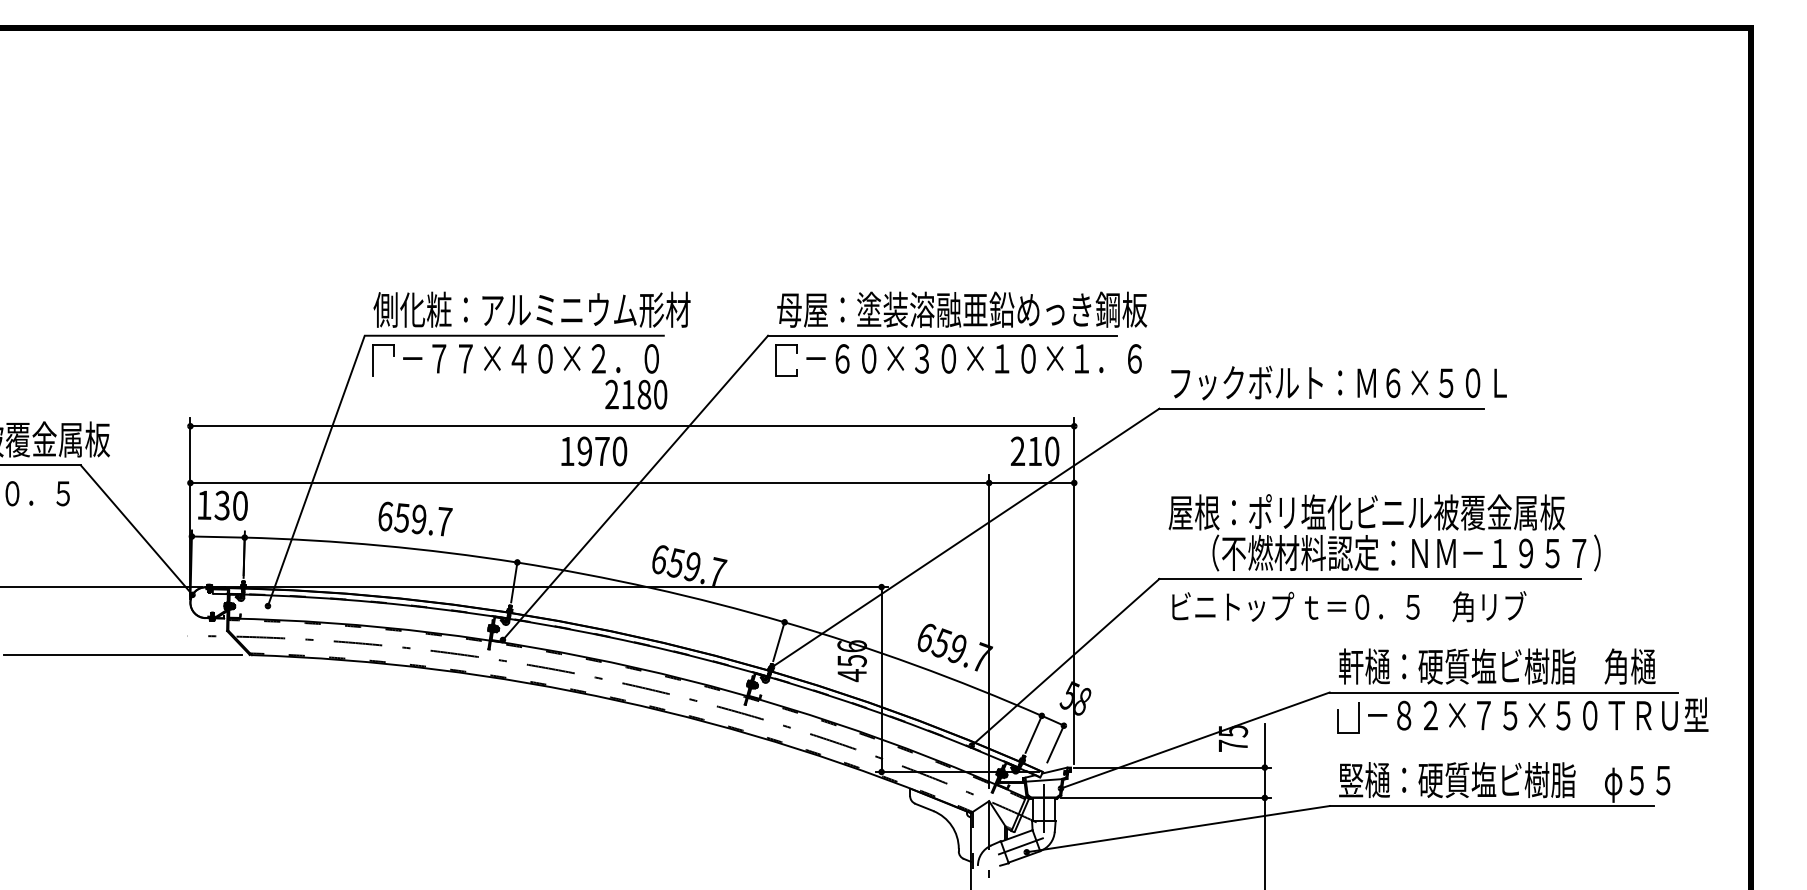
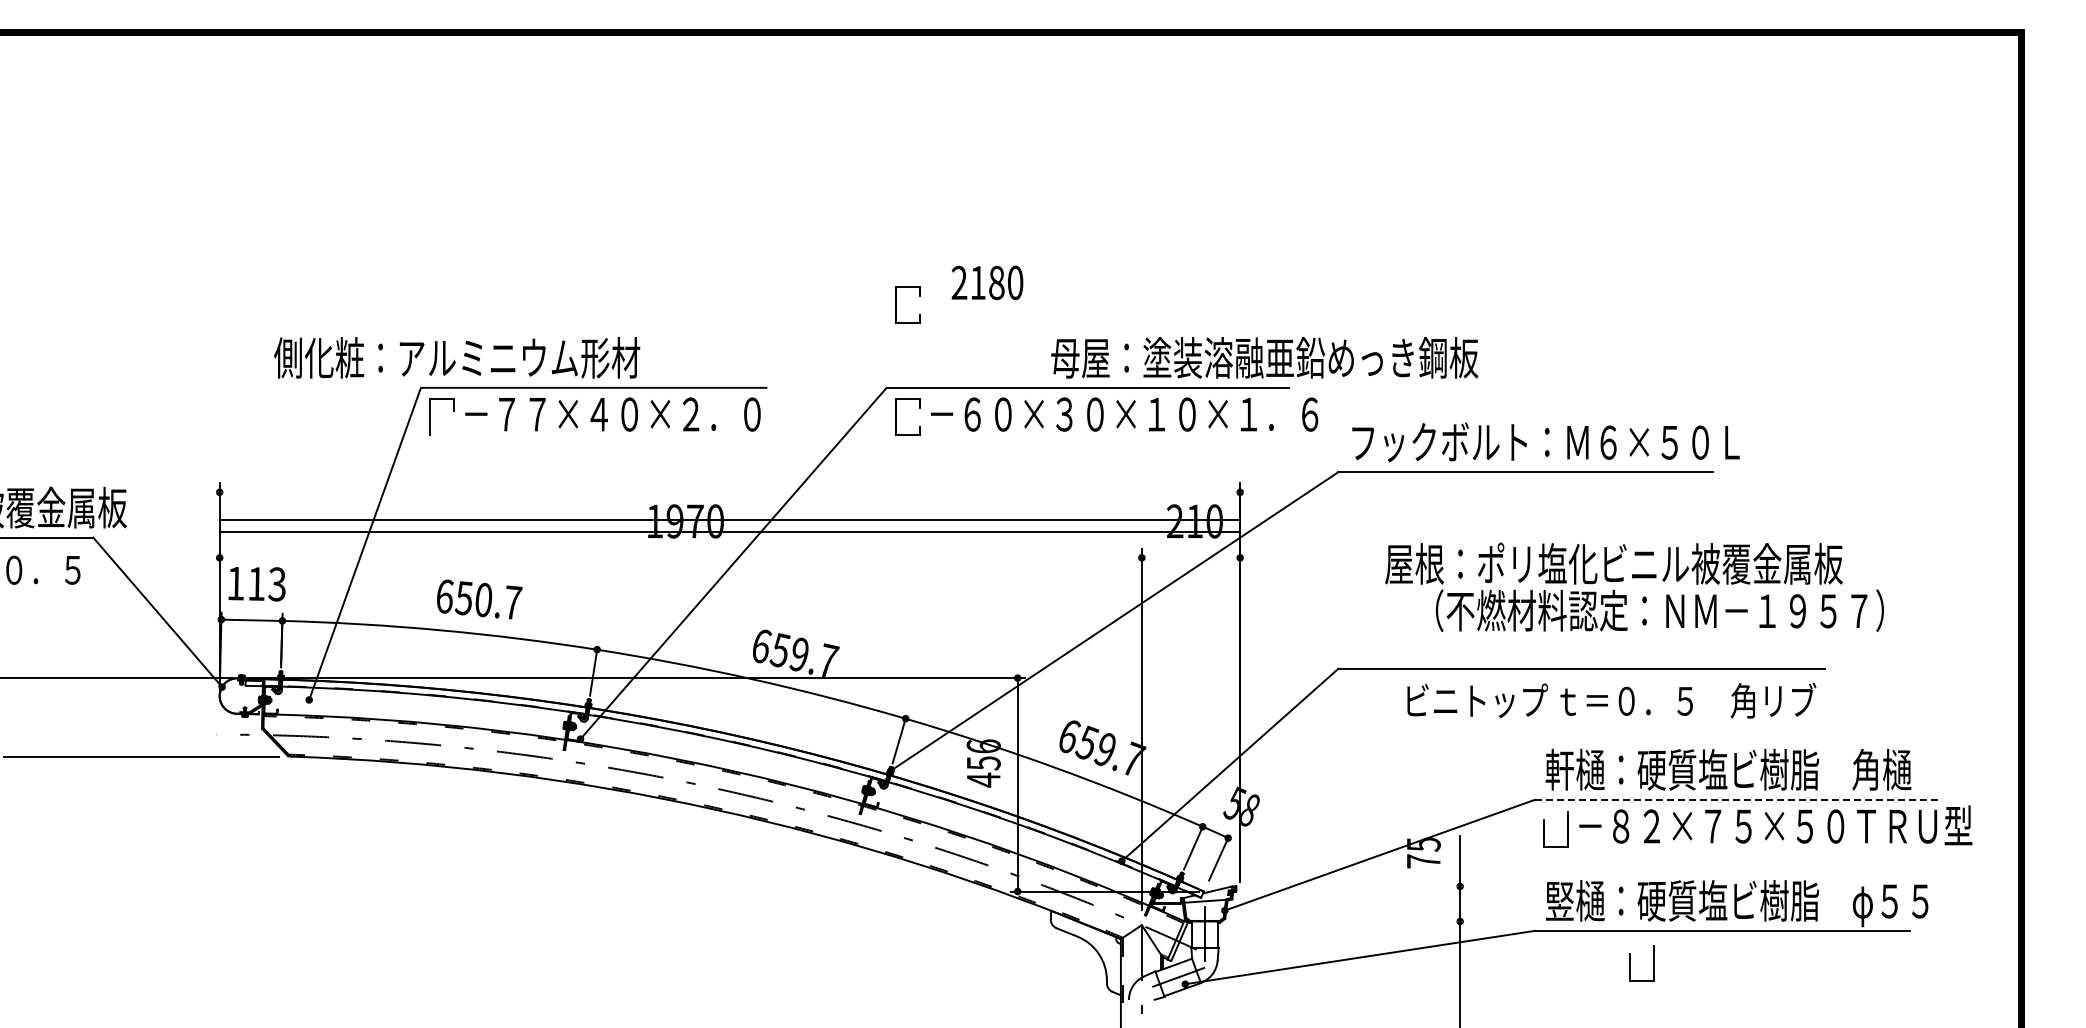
part: (776, 263) -> (896, 304), added
text: (532, 309) -> (457, 357), moved
text: (961, 309) -> (1264, 357), moved
text: (636, 394) -> (987, 282), moved
line: (631, 426) -> (729, 532), moved
line: (631, 482) -> (729, 519), moved
text: (230, 505) -> (266, 583), 130 -> 113
text: (418, 519) -> (483, 600), 659.7 -> 650.7
text: (1384, 532) -> (1634, 586), moved
text: (1349, 606) -> (1611, 700), moved
line: (1504, 692) -> (1736, 799), solid -> dashed
line: (1172, 767) -> (1353, 886), removed
line: (1165, 797) -> (1345, 921), removed
part: (1412, 834) -> (1630, 963), added

